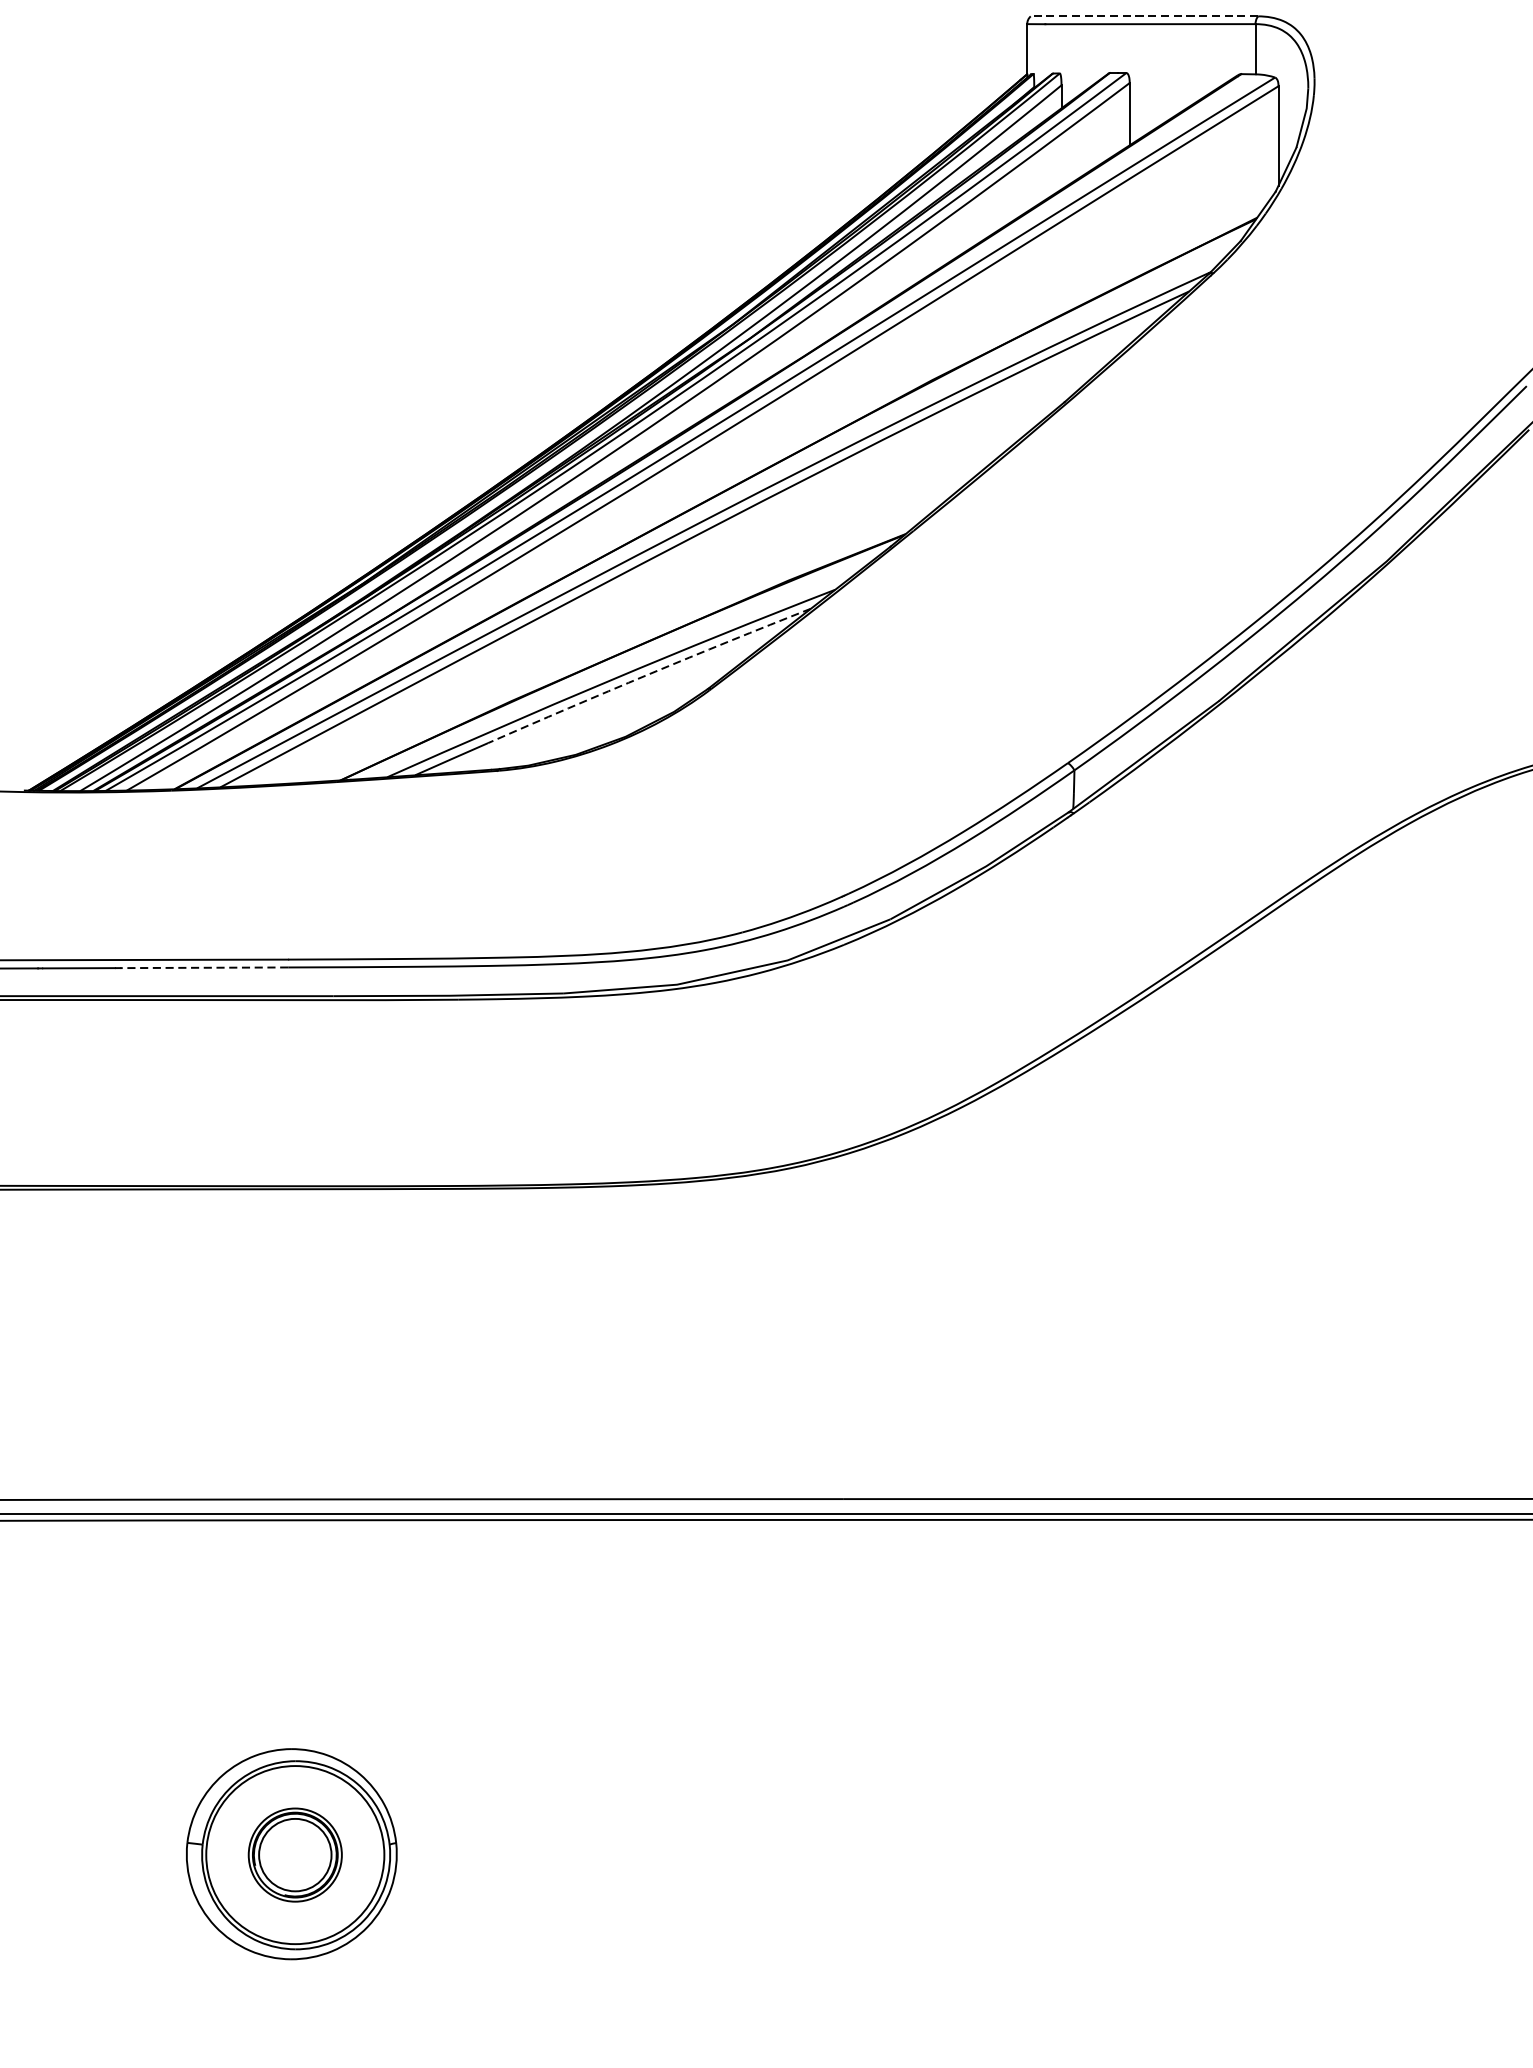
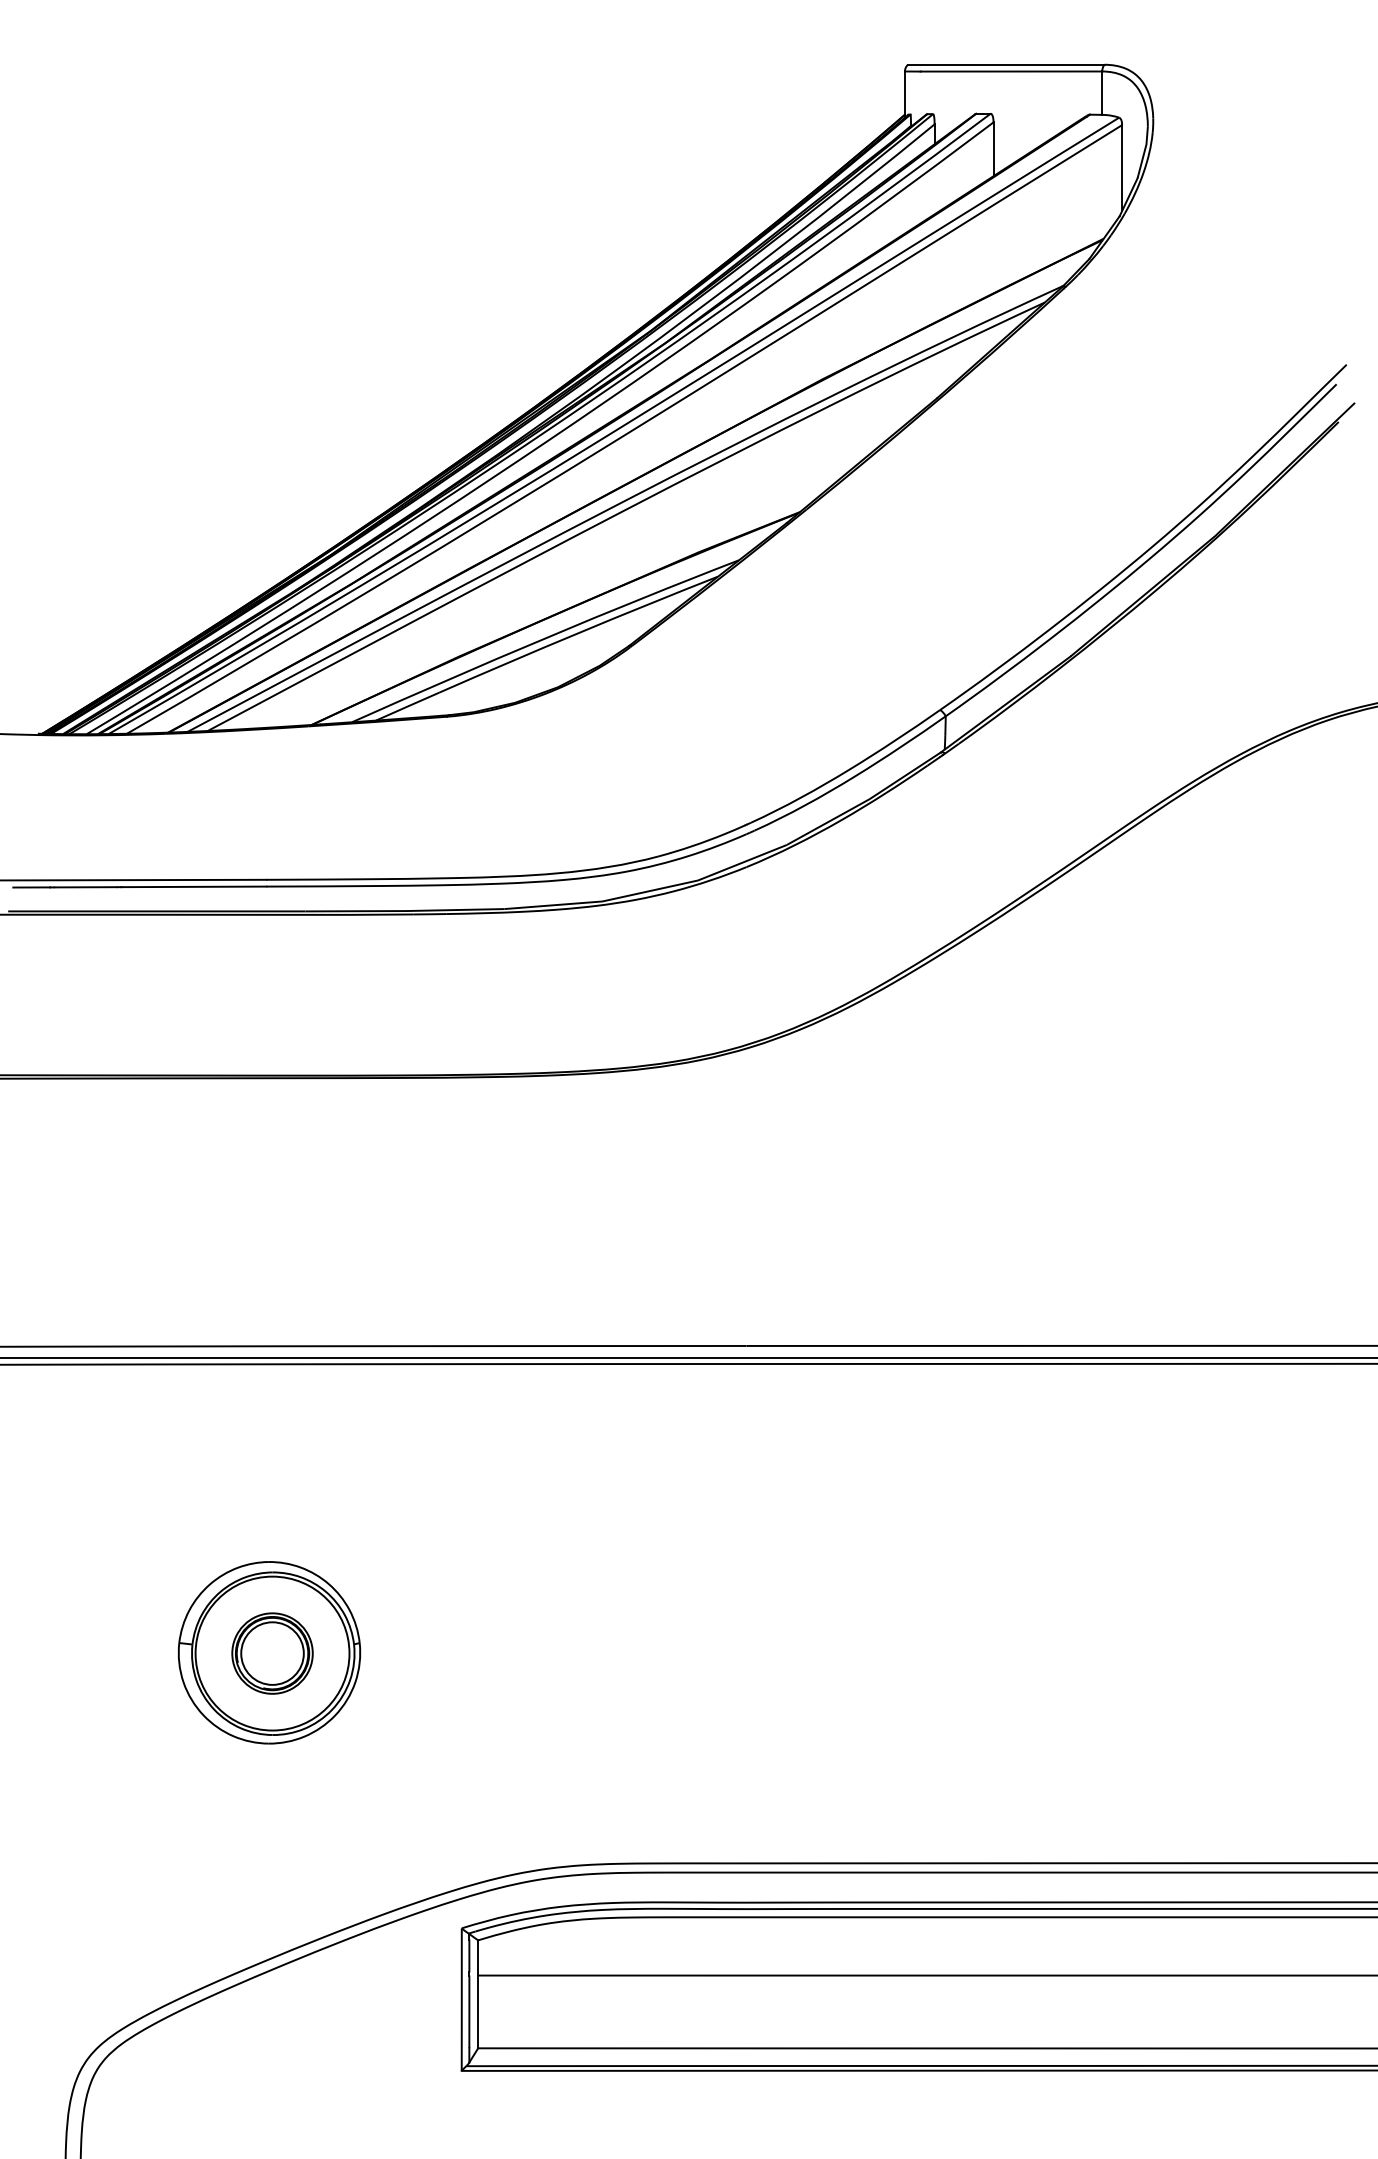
line: (1143, 16) -> (1005, 64), dashed -> solid
arc: (648, 674) -> (577, 633), dashed -> solid
line: (203, 967) -> (193, 886), dashed -> solid

